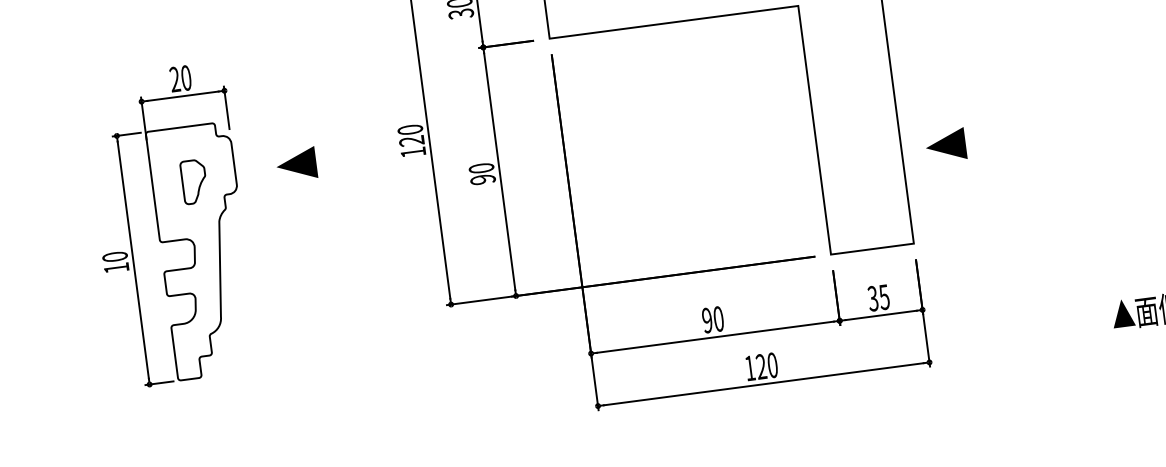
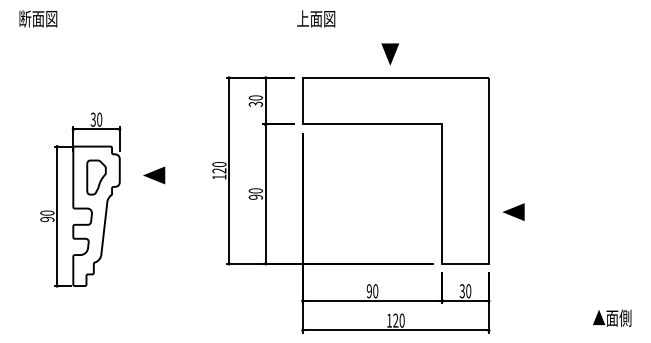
text: (173, 79) -> (92, 119), 20 -> 30
part: (194, 181) -> (96, 177), size x1.43
text: (116, 268) -> (47, 219), 10 -> 90
text: (884, 297) -> (468, 291), 35 -> 30

